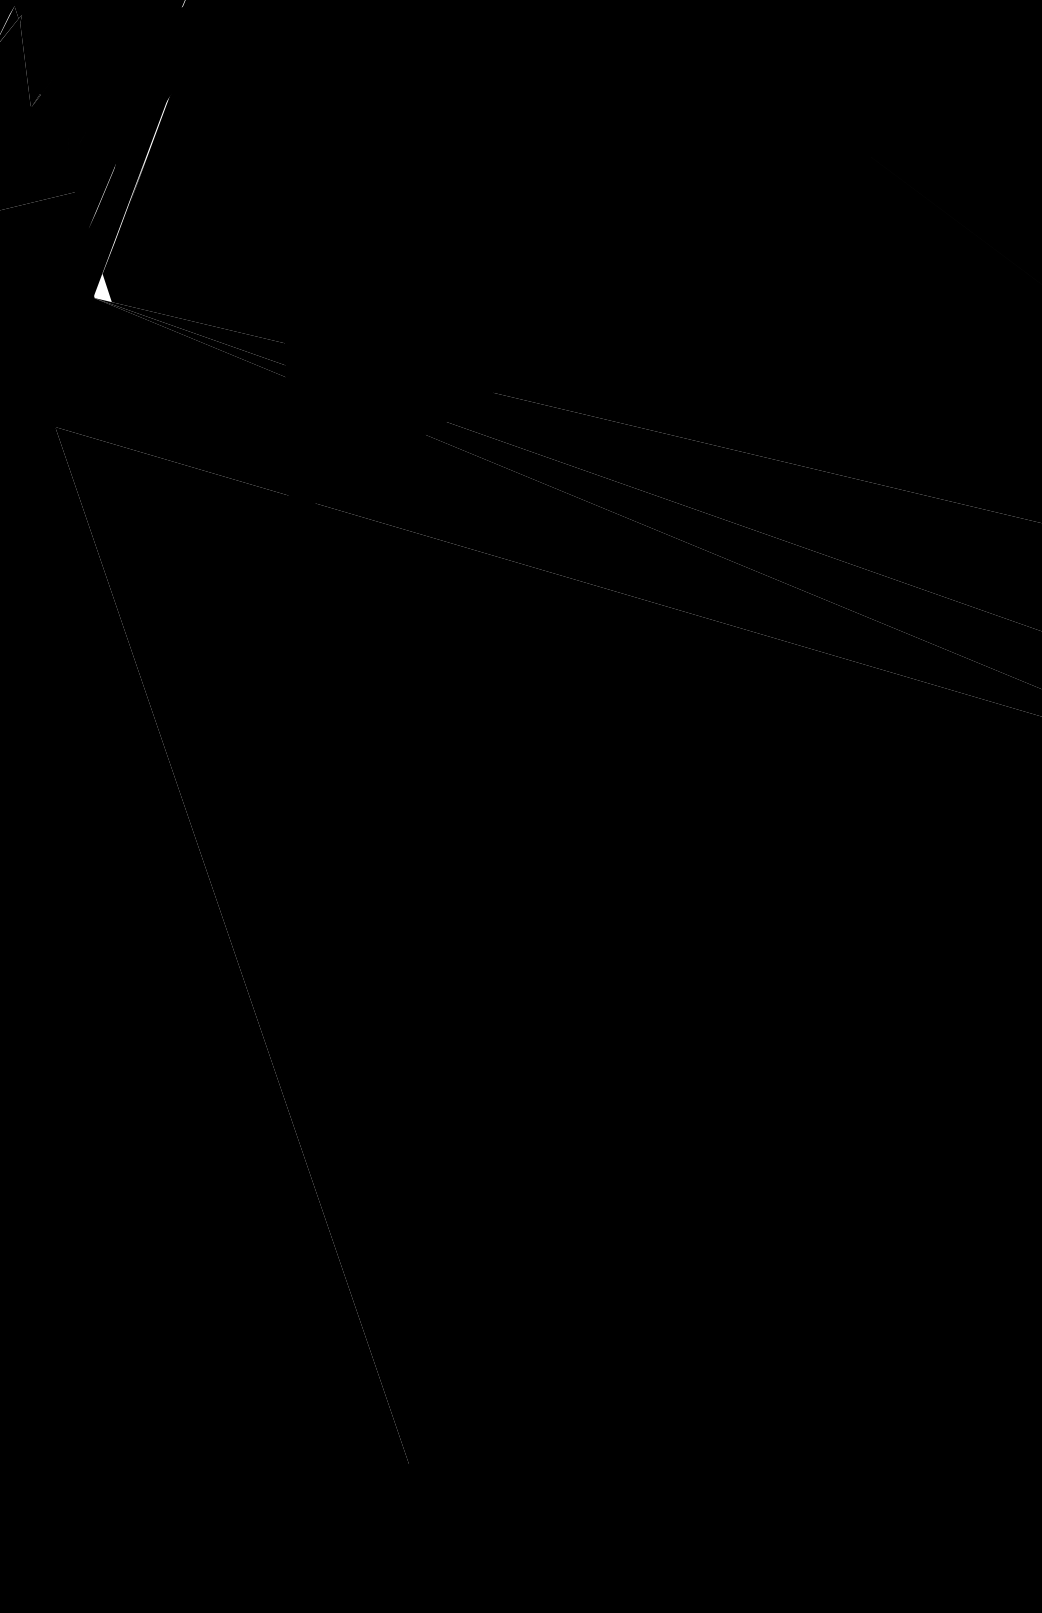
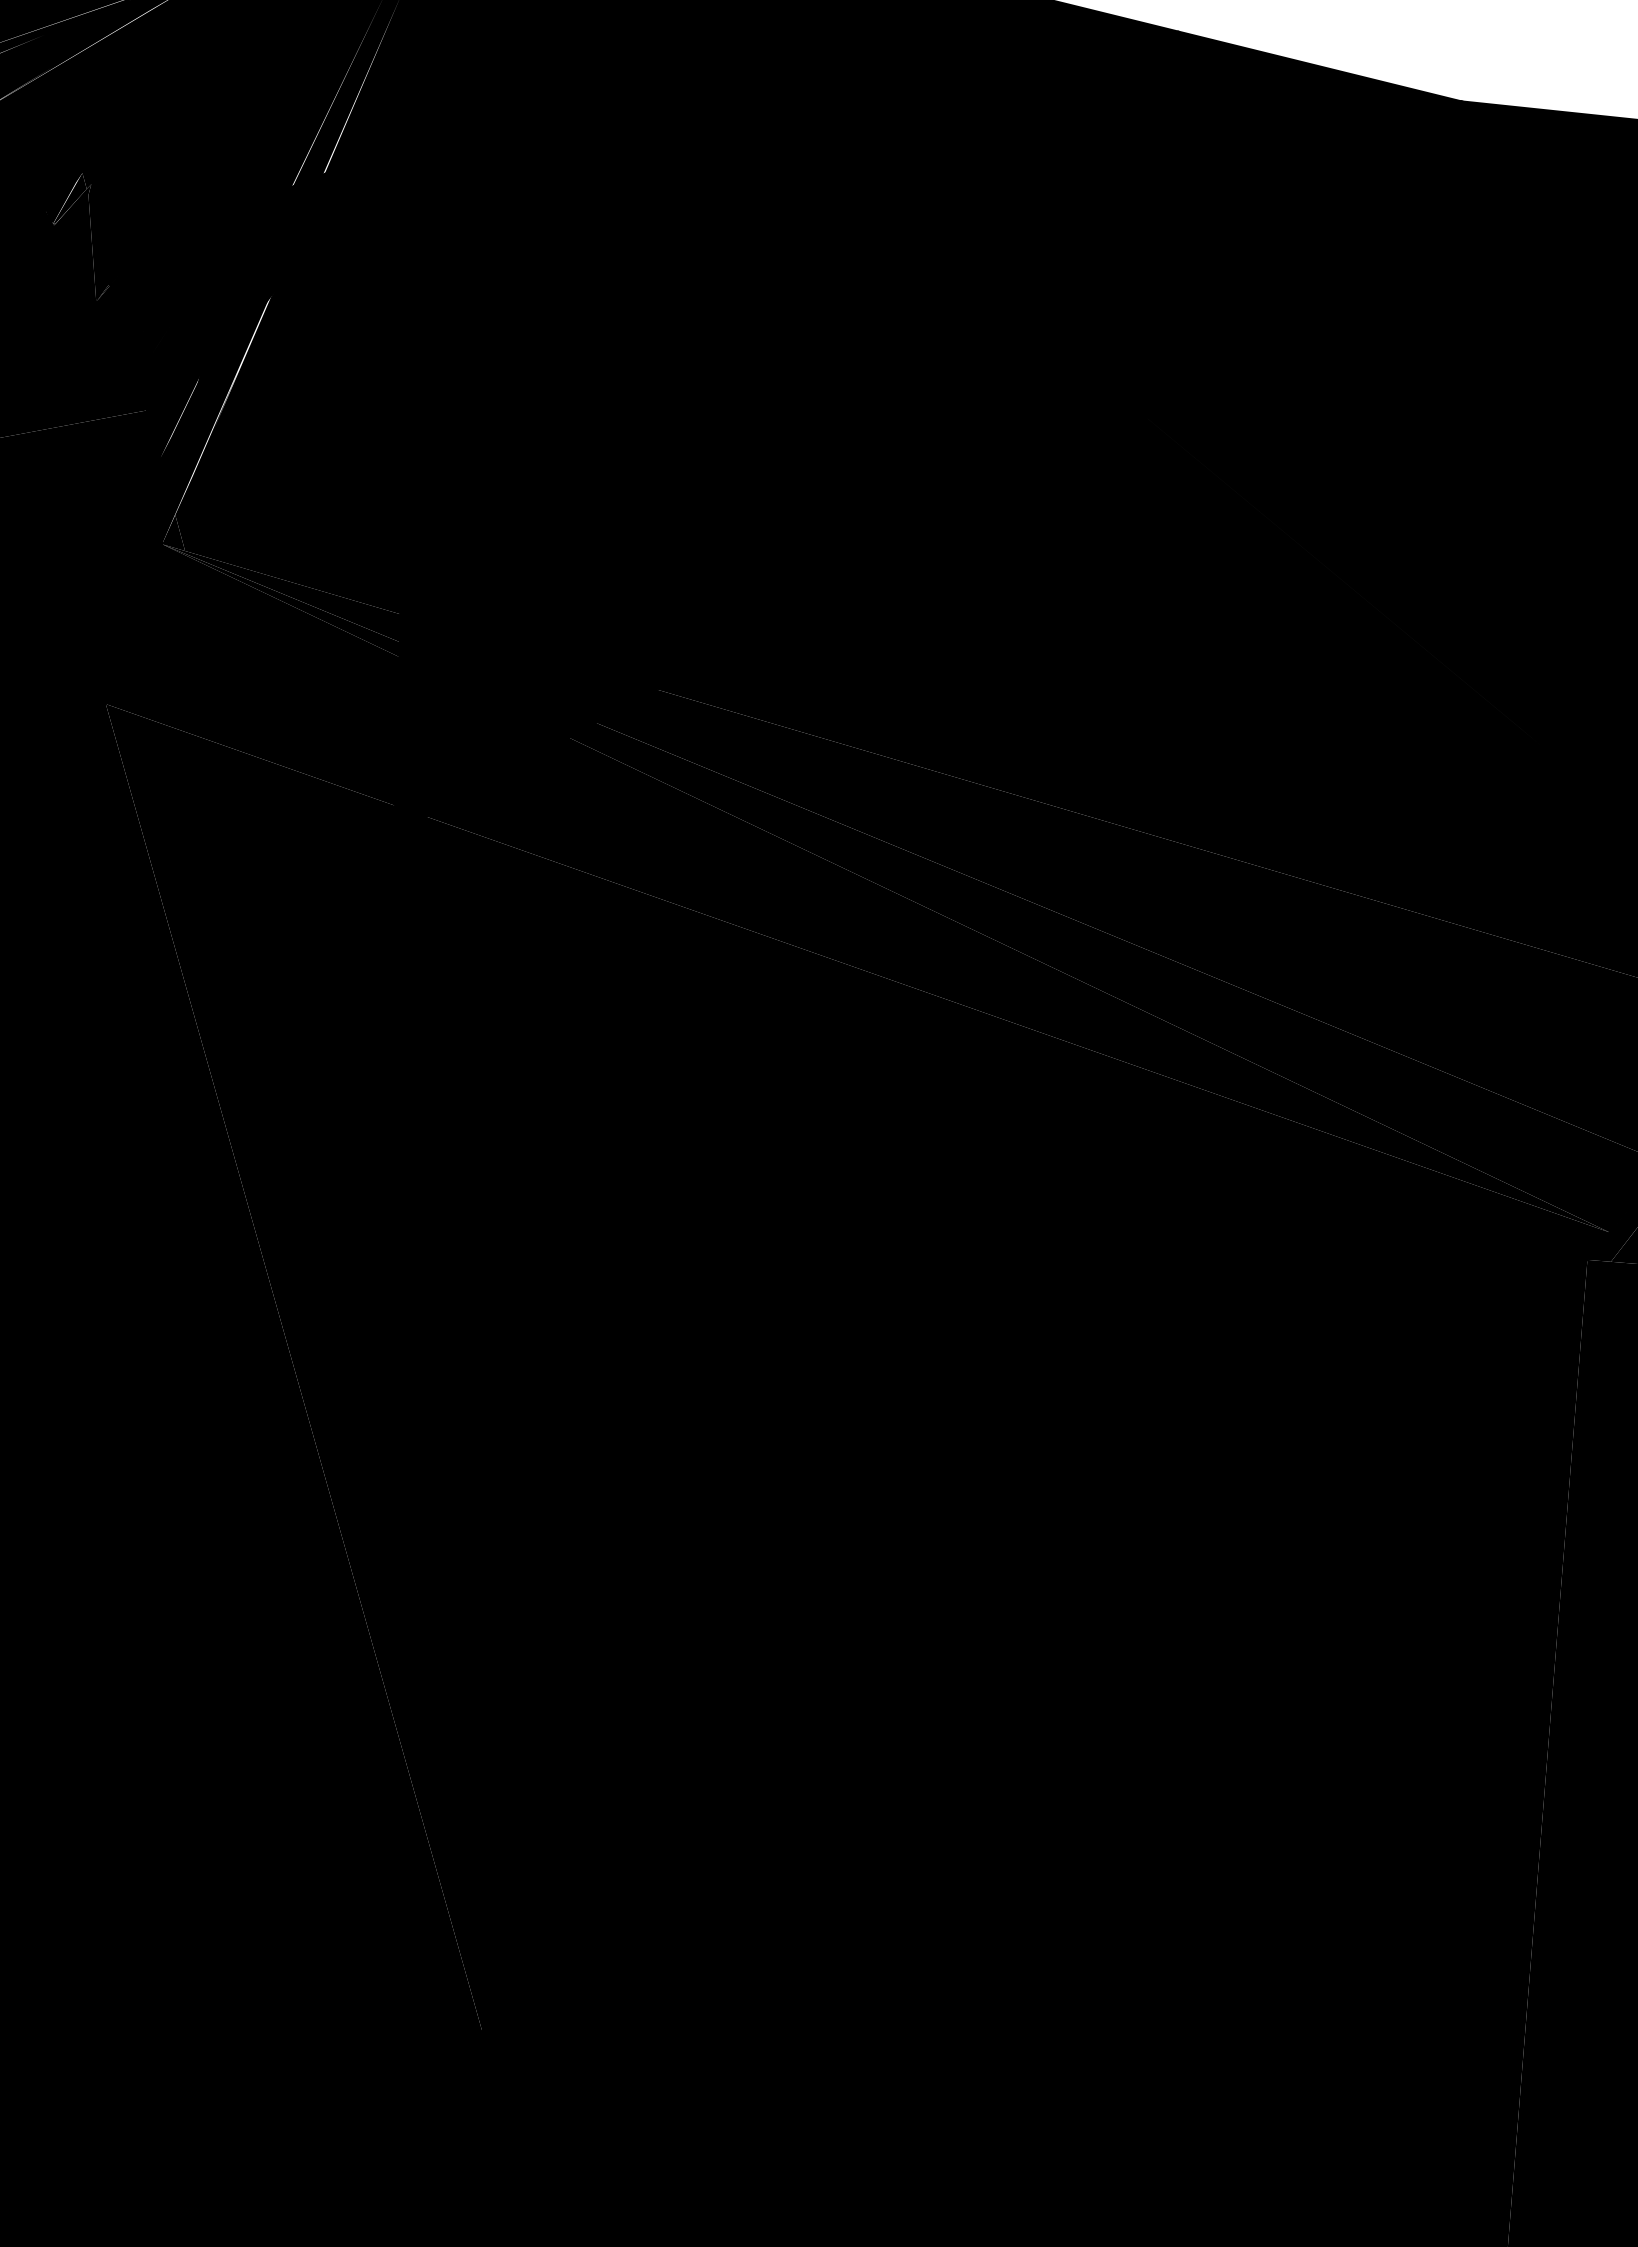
fill: (101, 287) -> (173, 532), added

